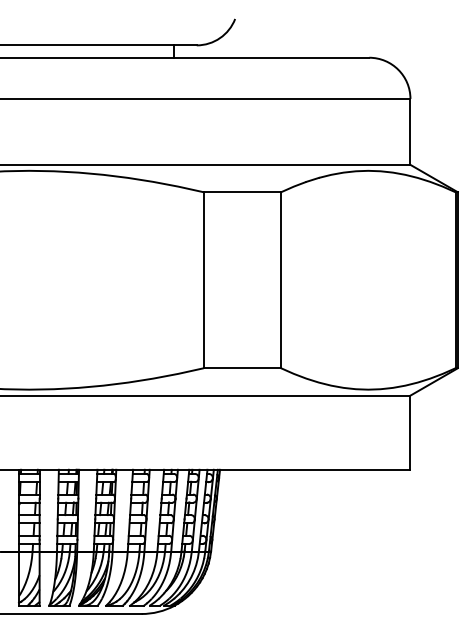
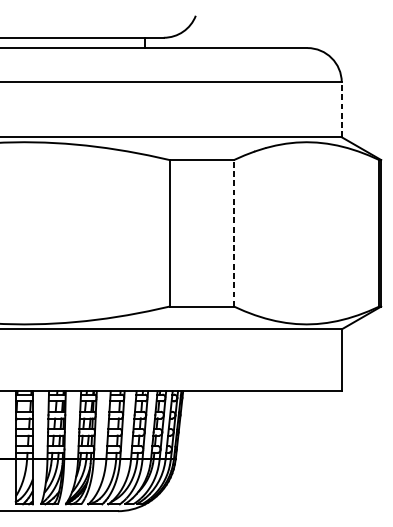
line: (410, 131) -> (341, 109), solid -> dashed
line: (281, 279) -> (234, 232), solid -> dashed

